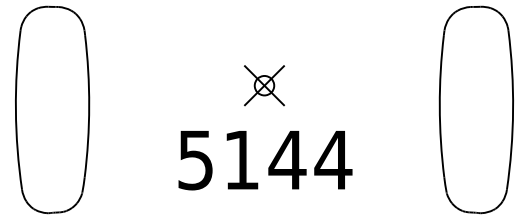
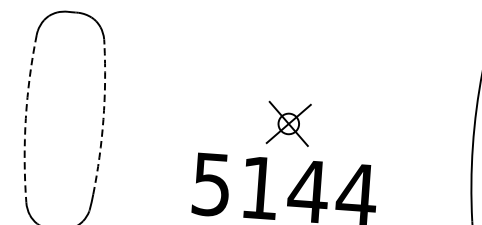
part: (264, 85) -> (288, 123), moved
arc: (89, 106) -> (103, 119), solid -> dashed
arc: (15, 110) -> (25, 118), solid -> dashed

